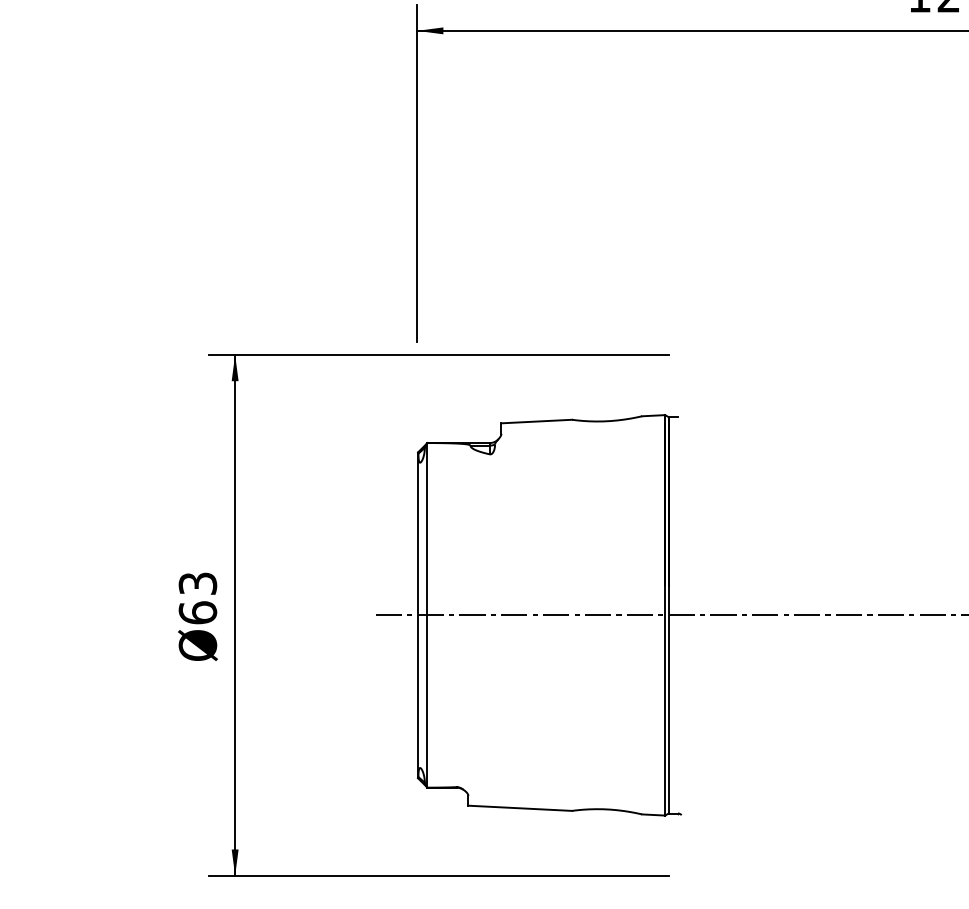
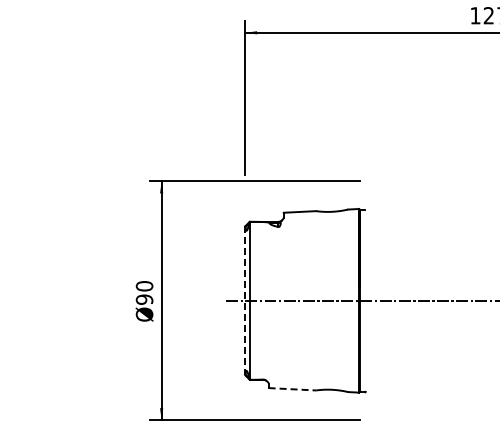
text: (197, 597) -> (144, 292), Ø63 -> Ø90
line: (418, 614) -> (245, 300), solid -> dashed
line: (520, 808) -> (292, 389), solid -> dashed

